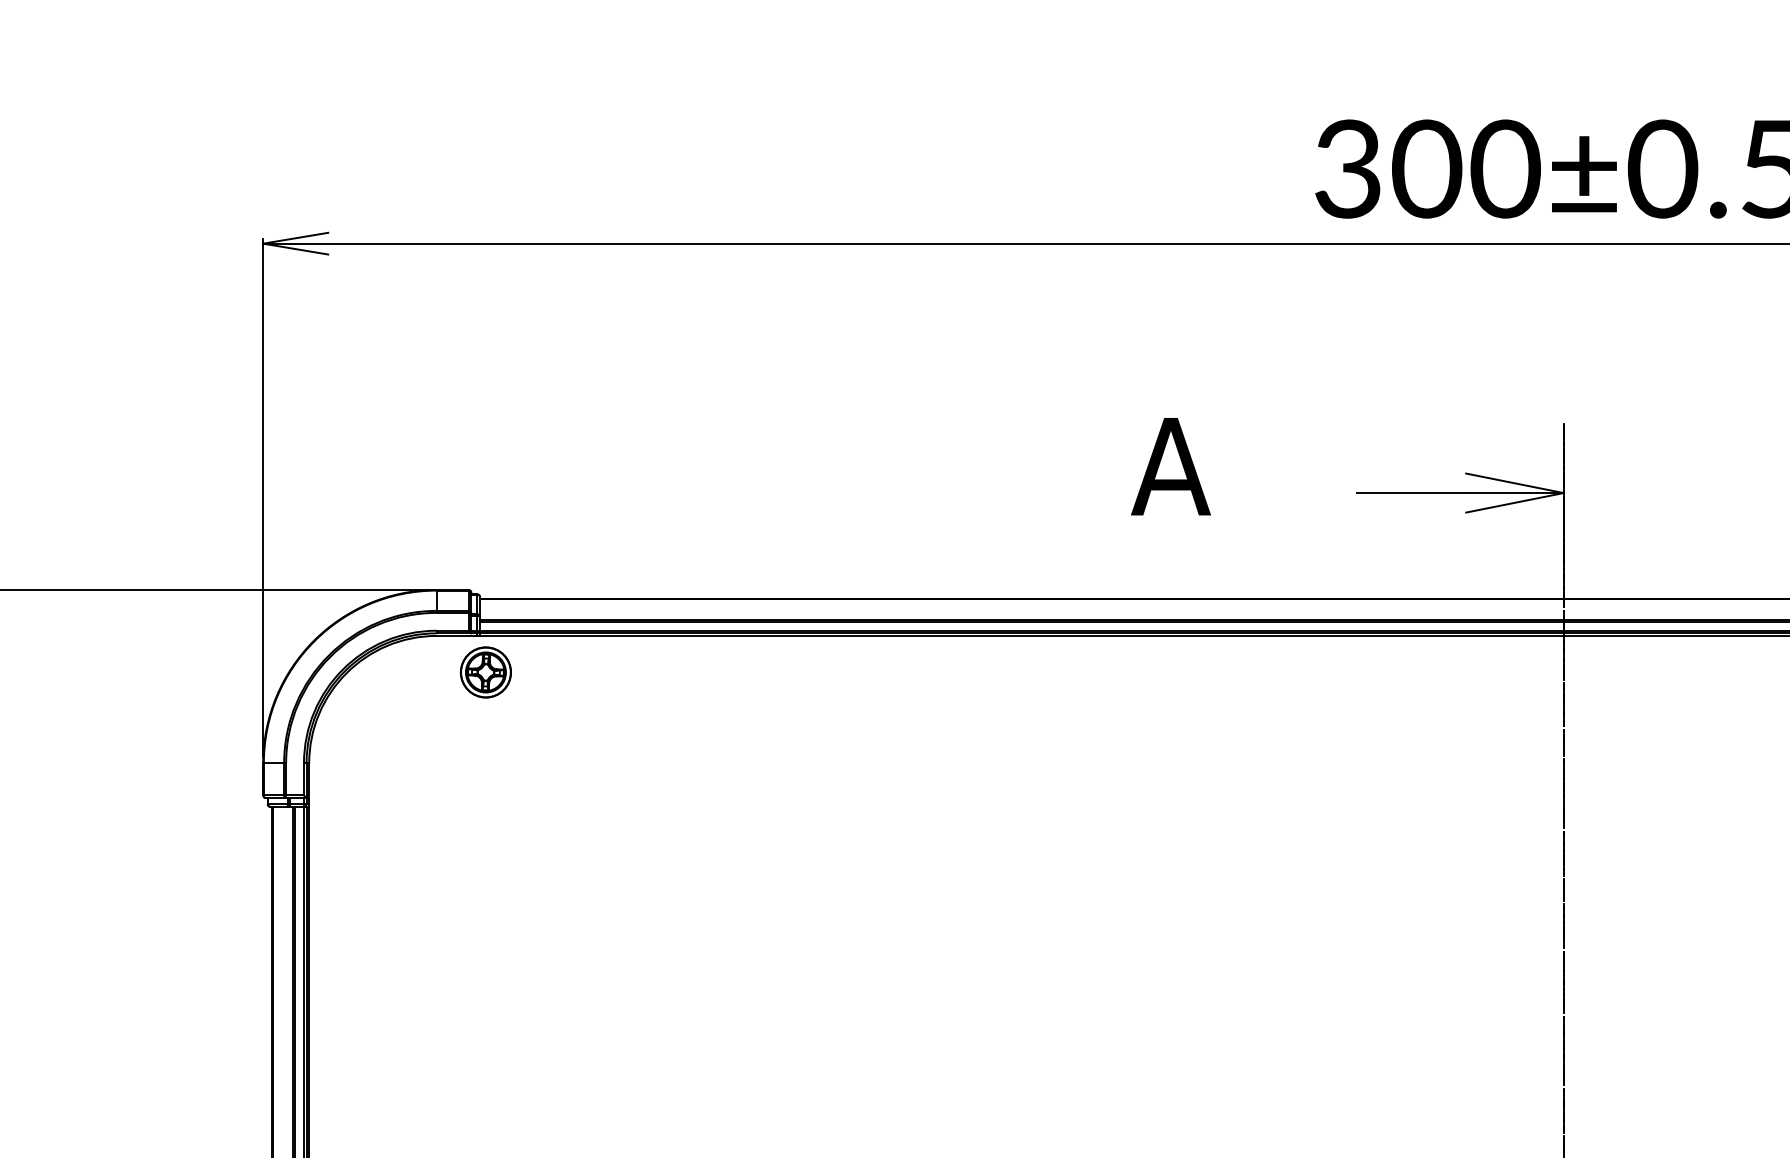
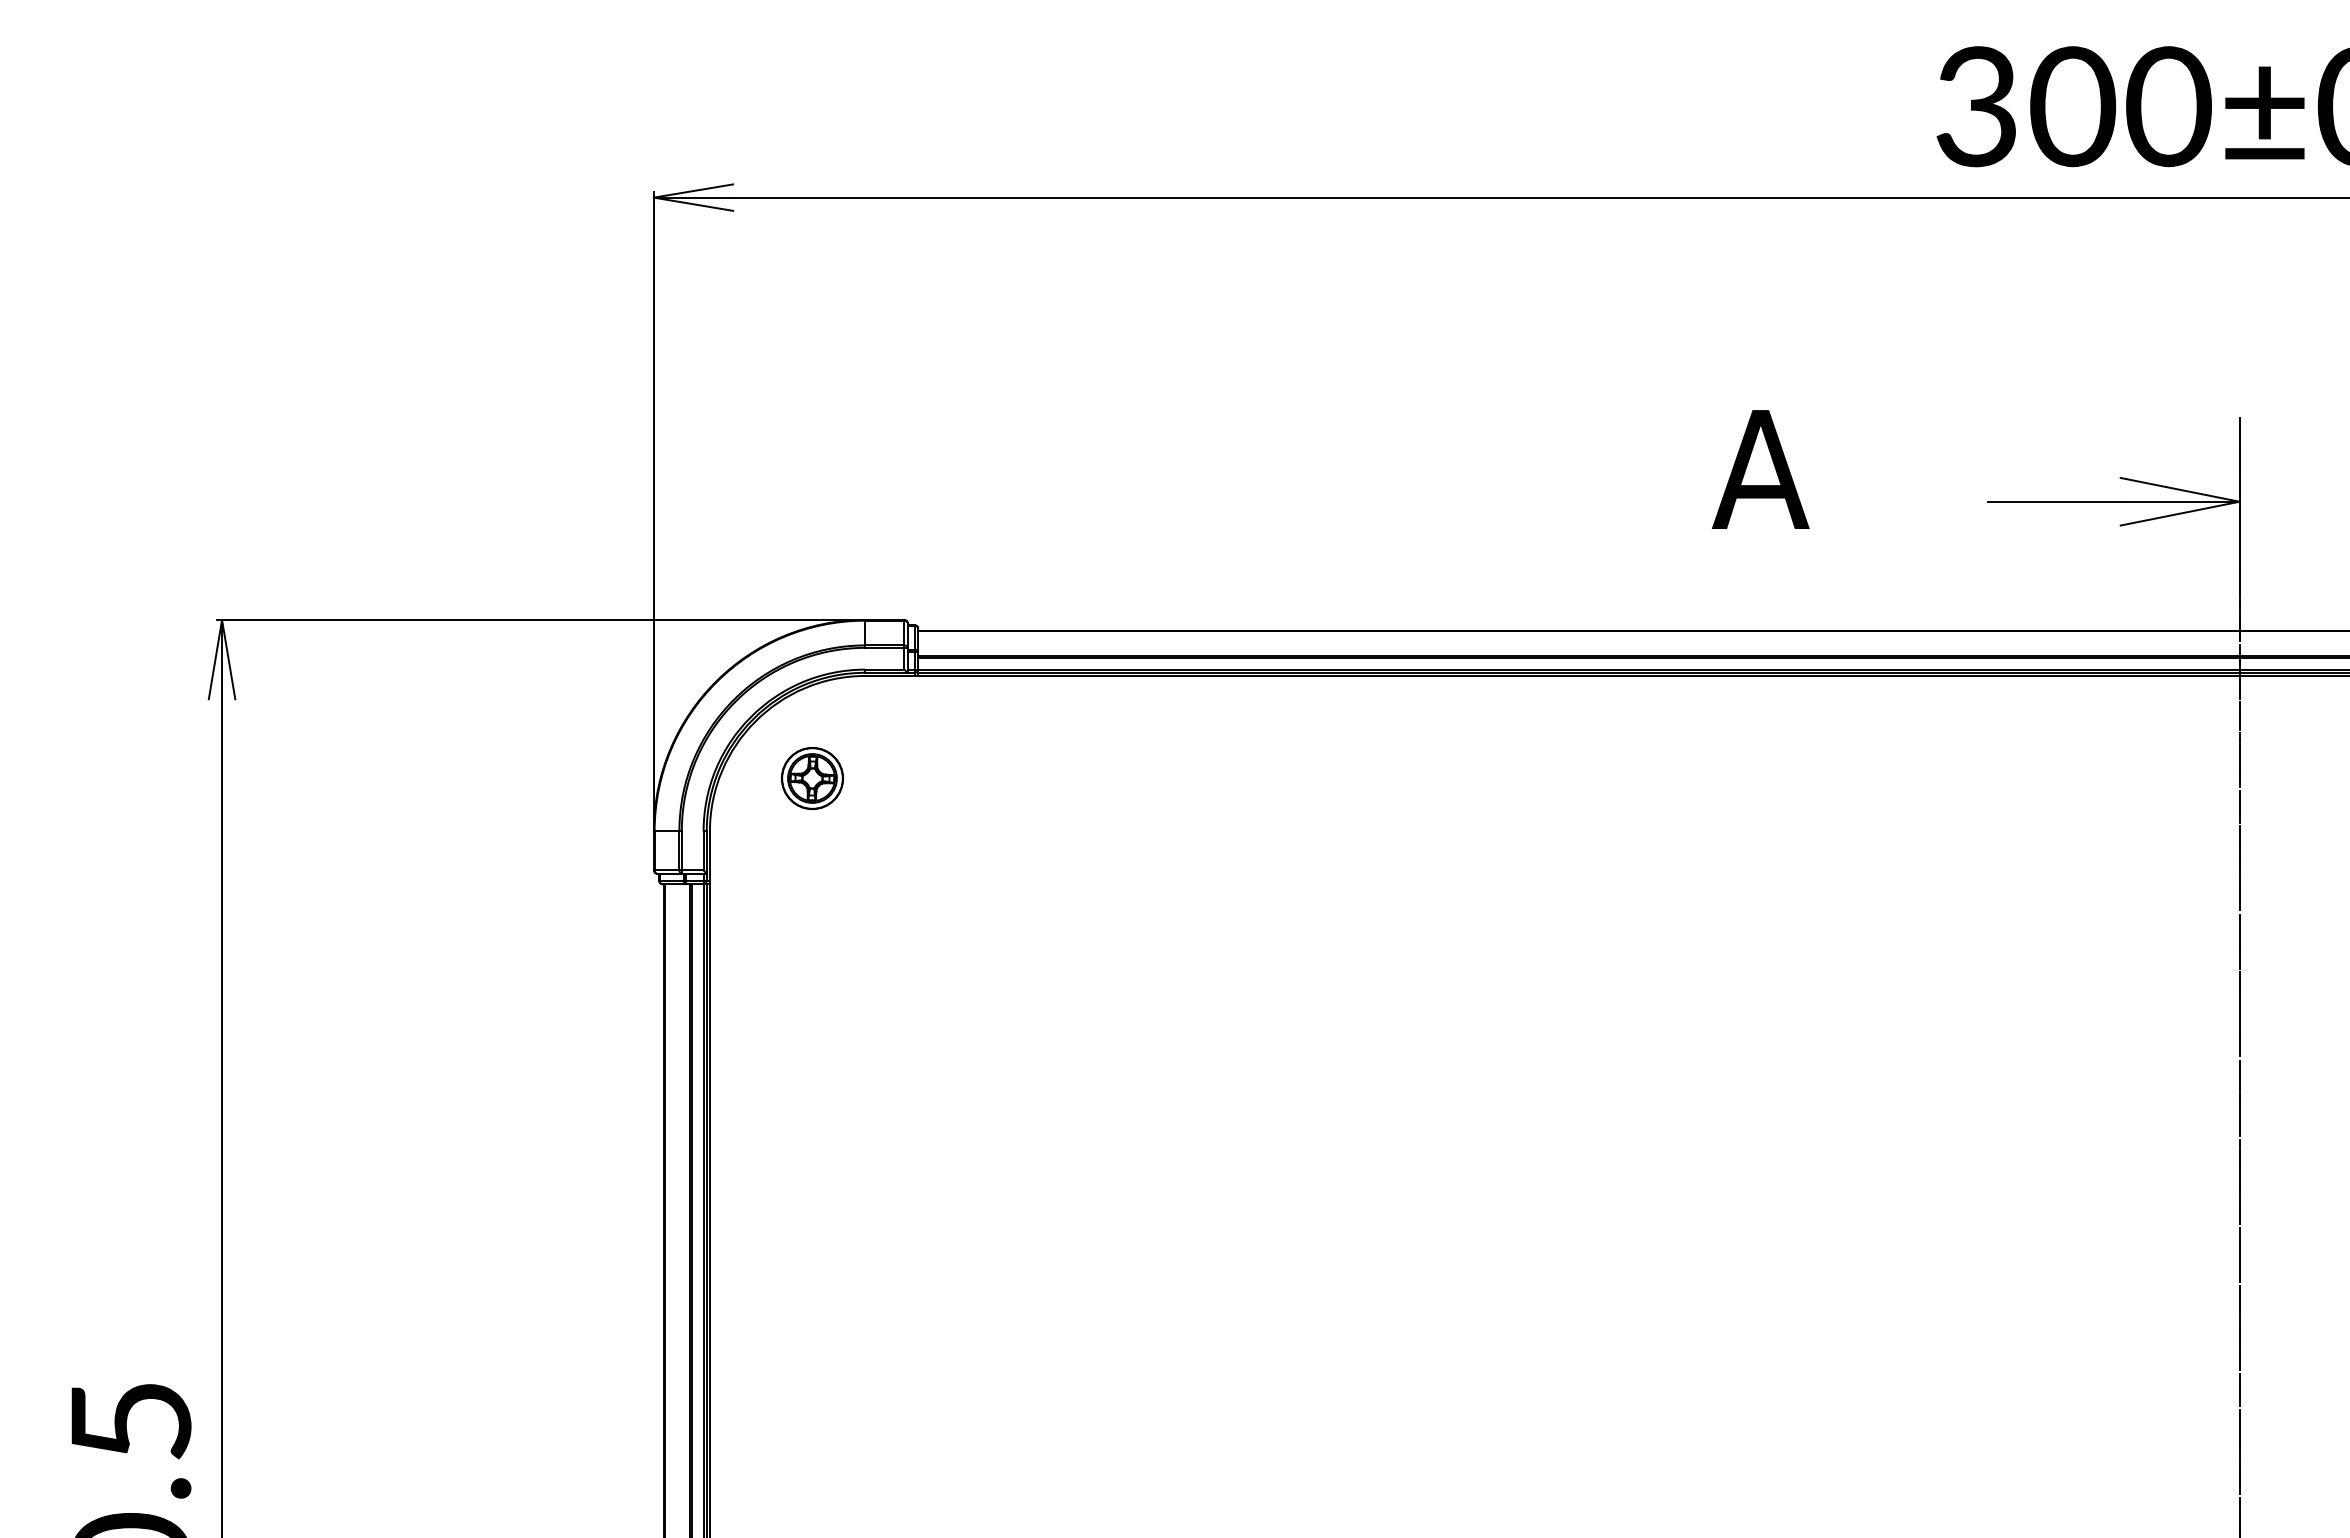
part: (485, 672) -> (812, 778), moved

